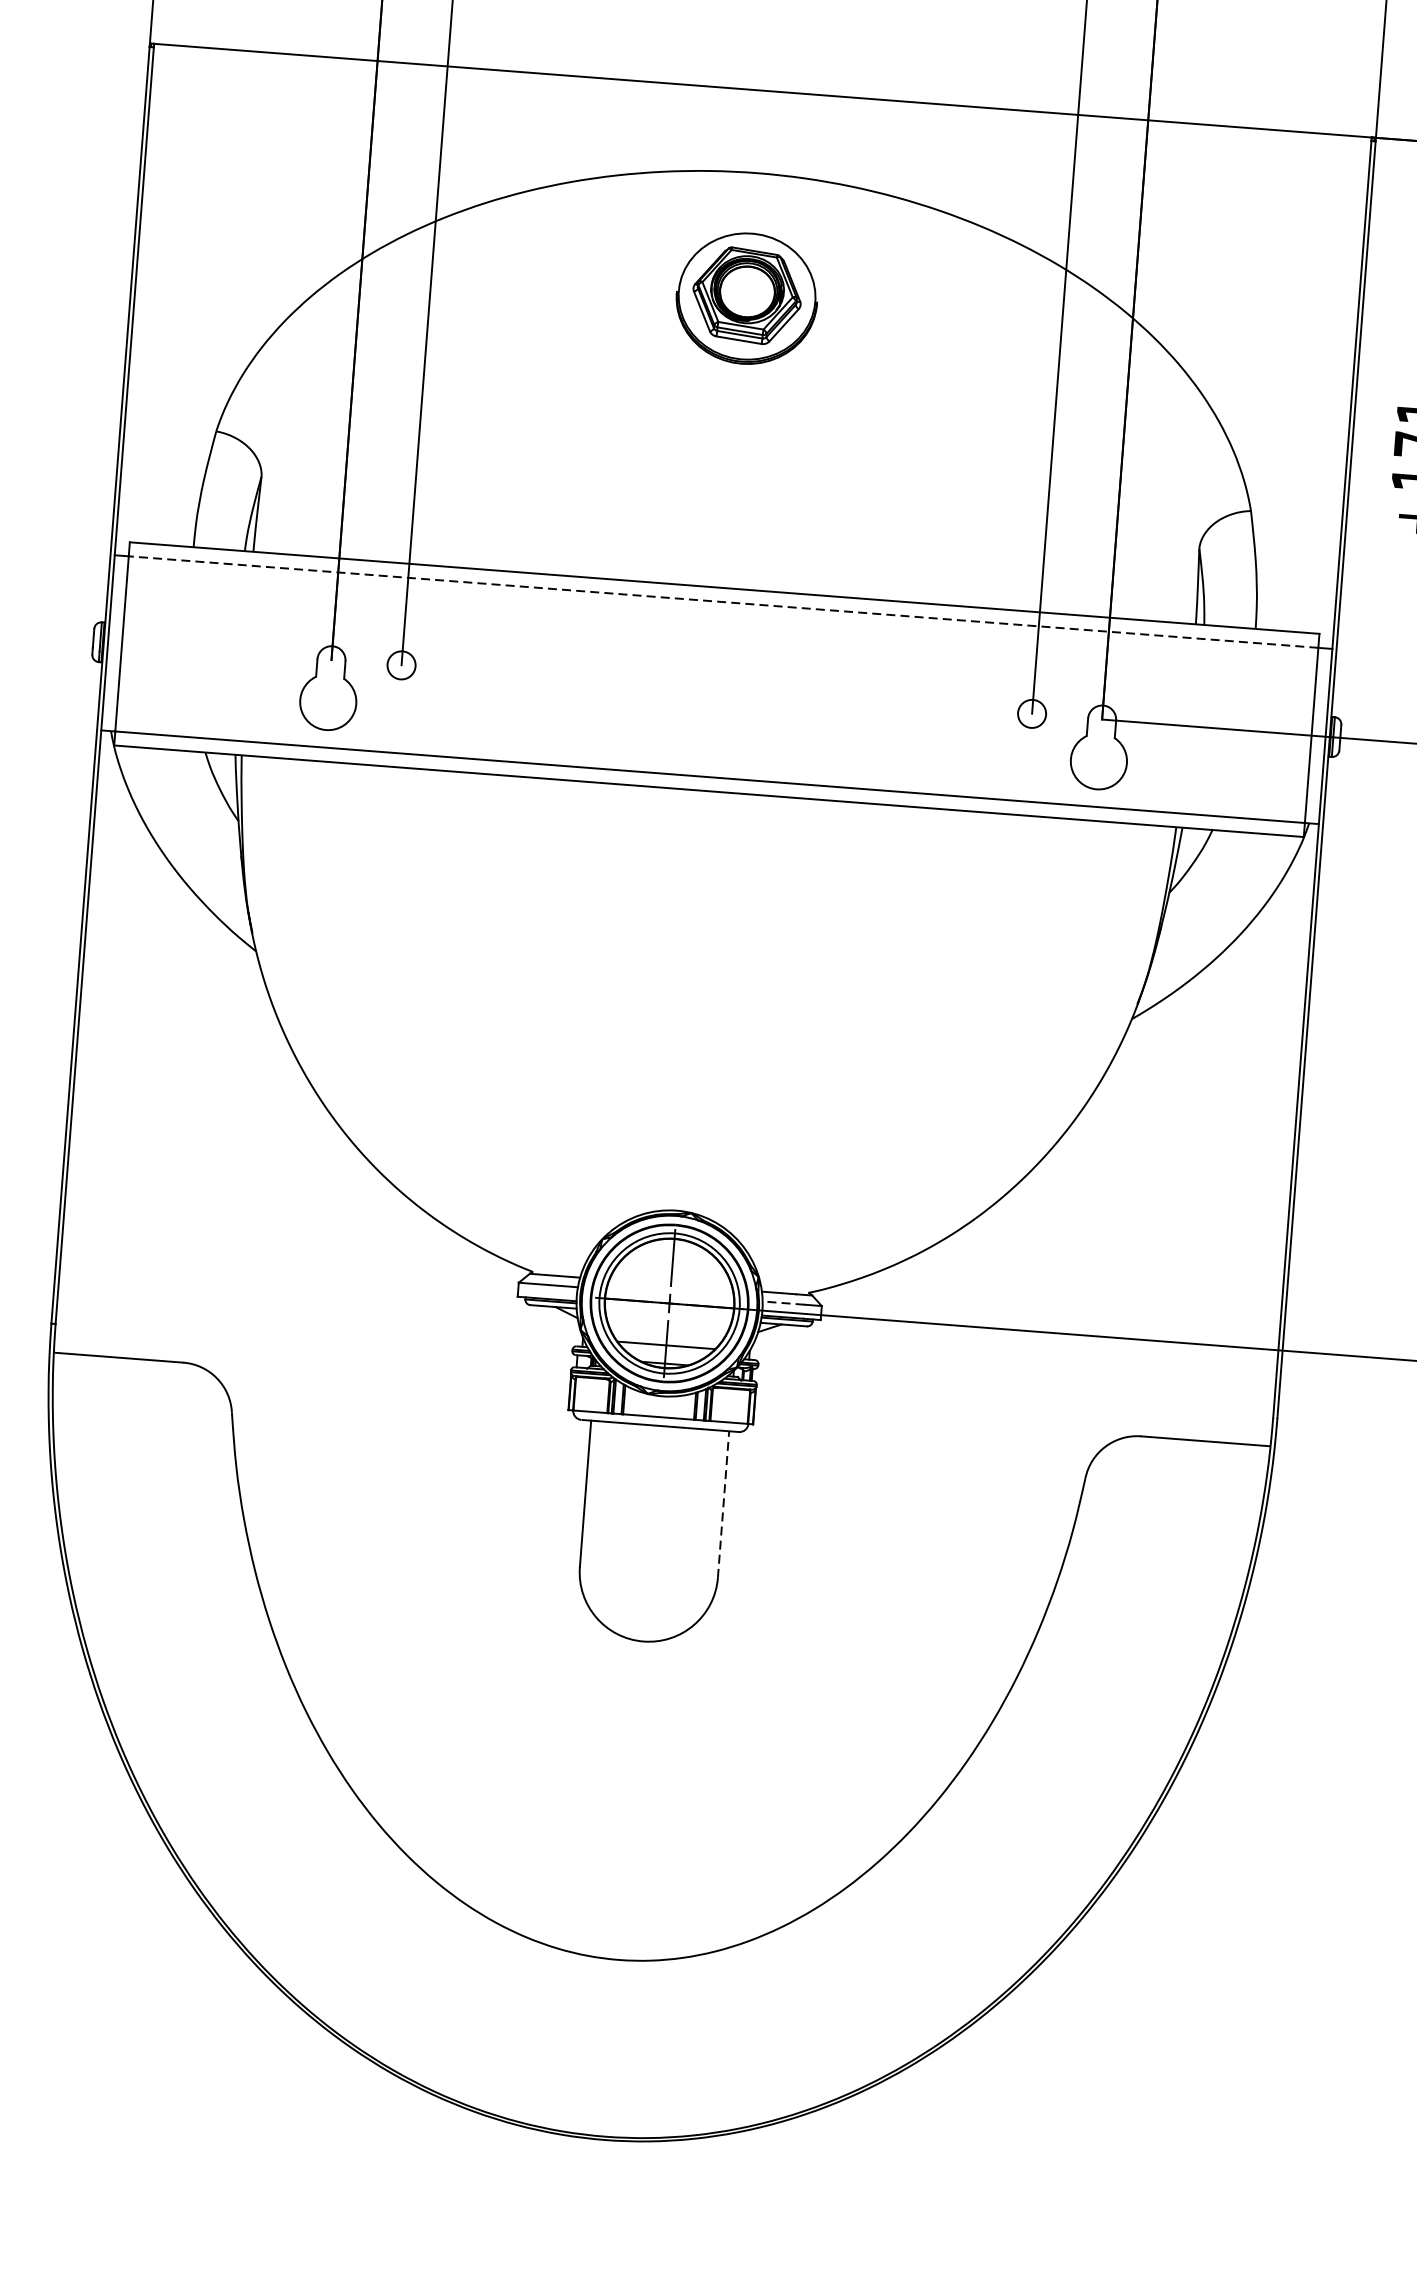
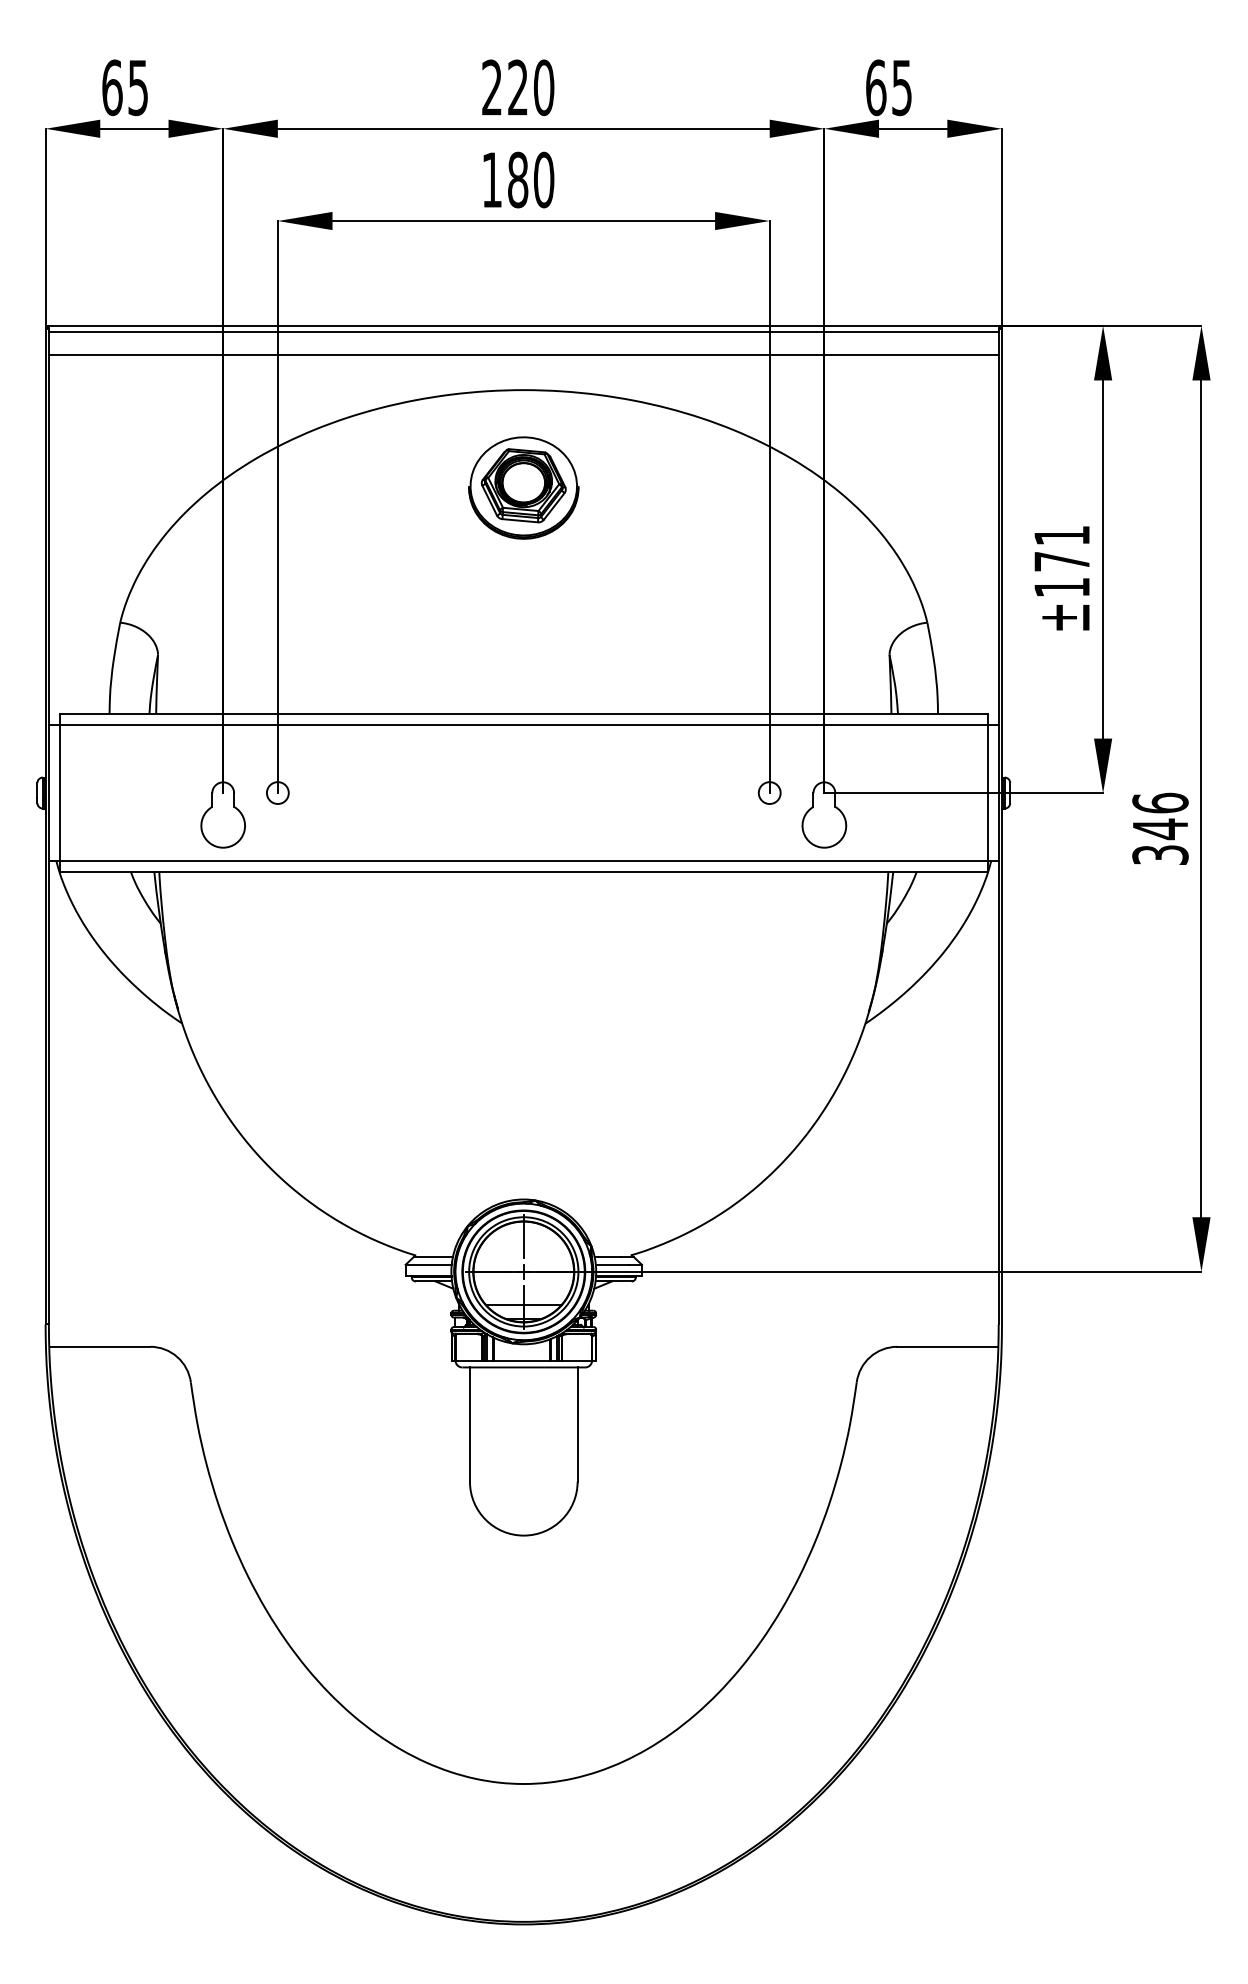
line: (761, 97) -> (523, 331), added
line: (759, 128) -> (523, 355), added
line: (723, 601) -> (523, 724), dashed -> solid
line: (782, 1302) -> (611, 1264), dashed -> solid
line: (723, 1504) -> (577, 1424), dashed -> solid

